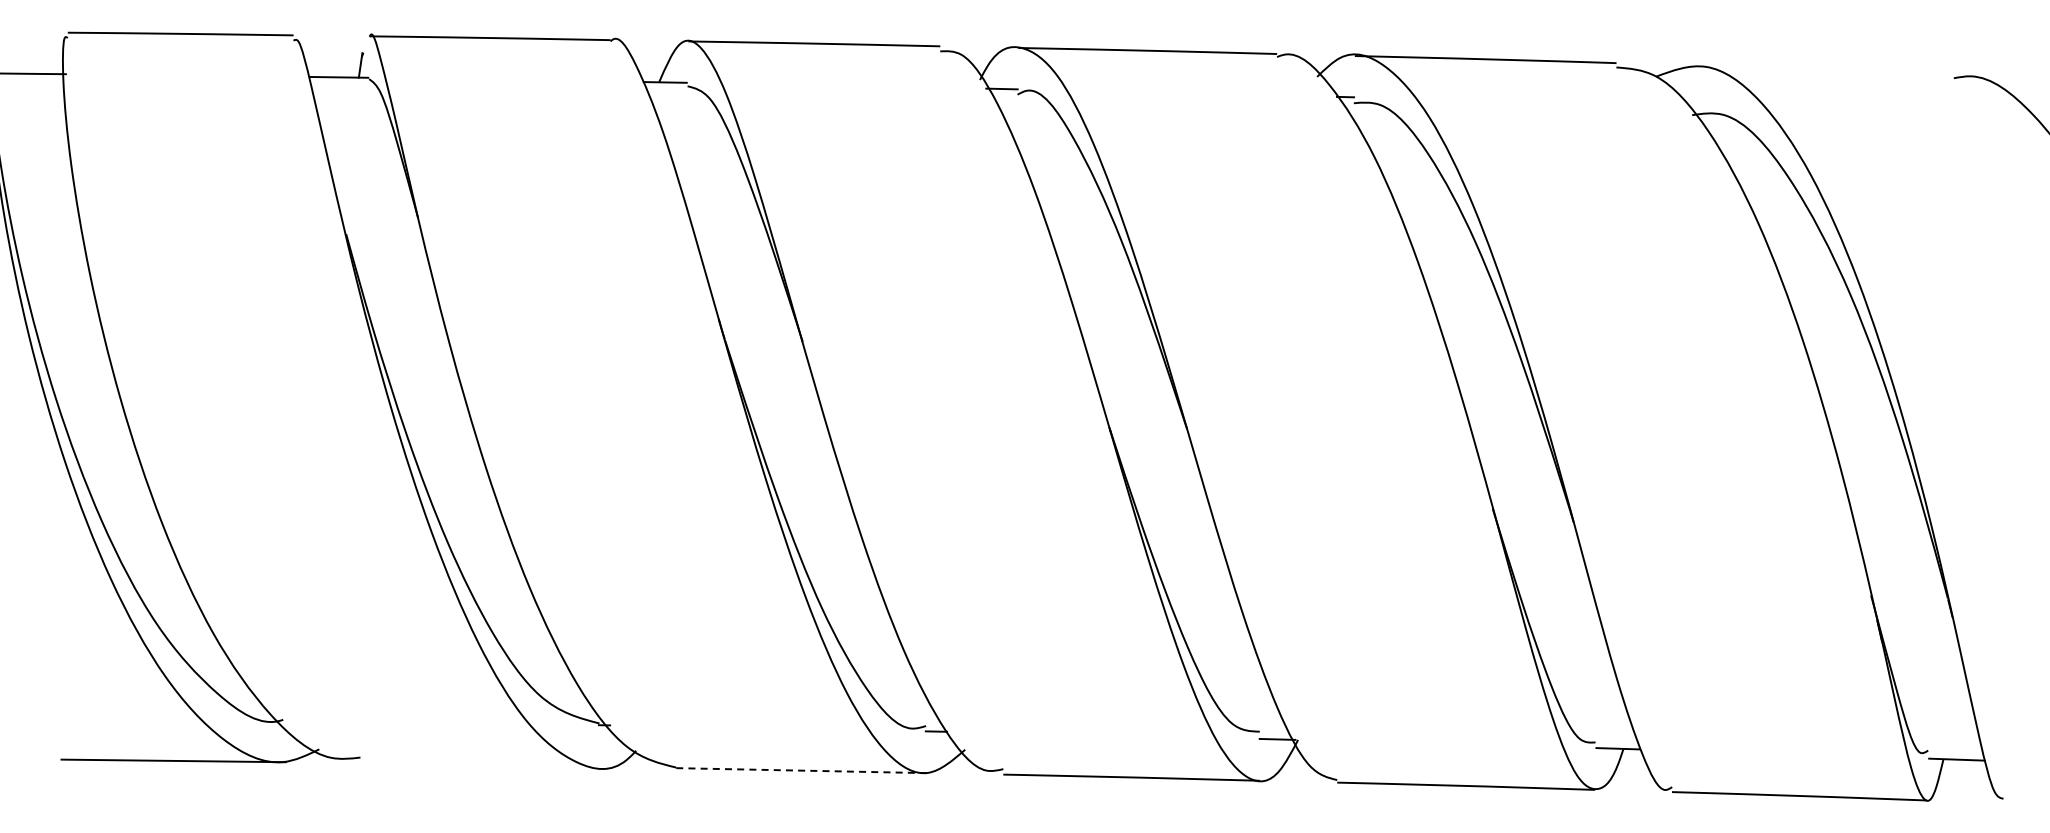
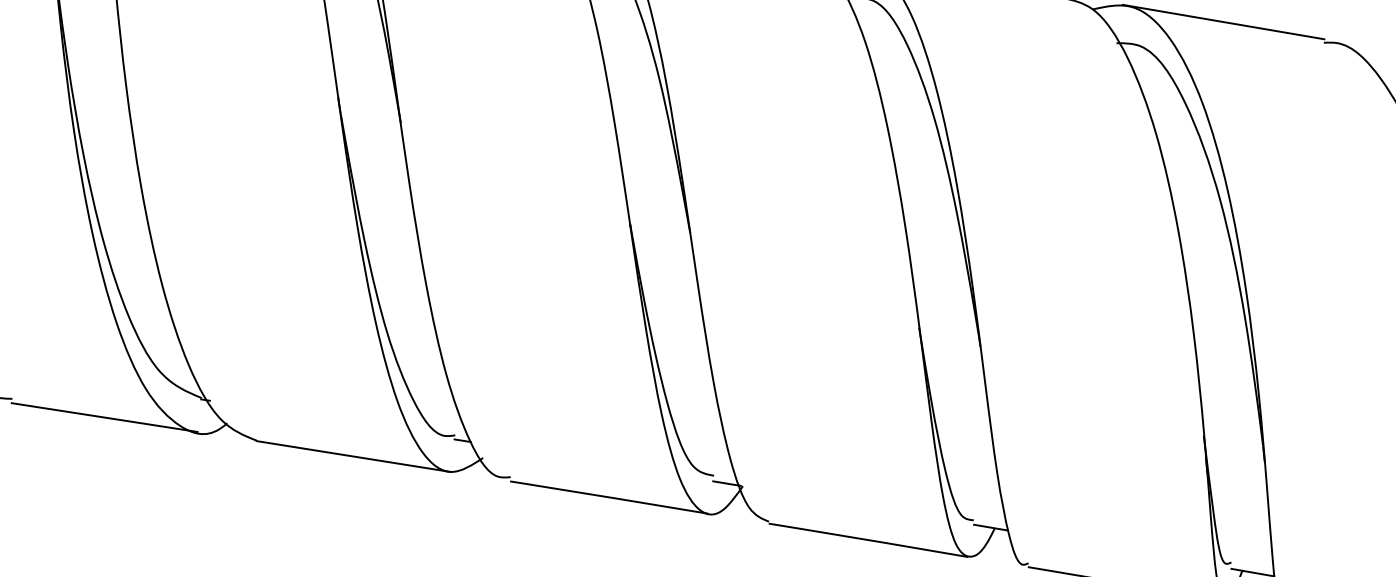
line: (1823, 69) -> (1223, 21), added
line: (479, 764) -> (104, 417), added
line: (801, 770) -> (353, 456), dashed -> solid

